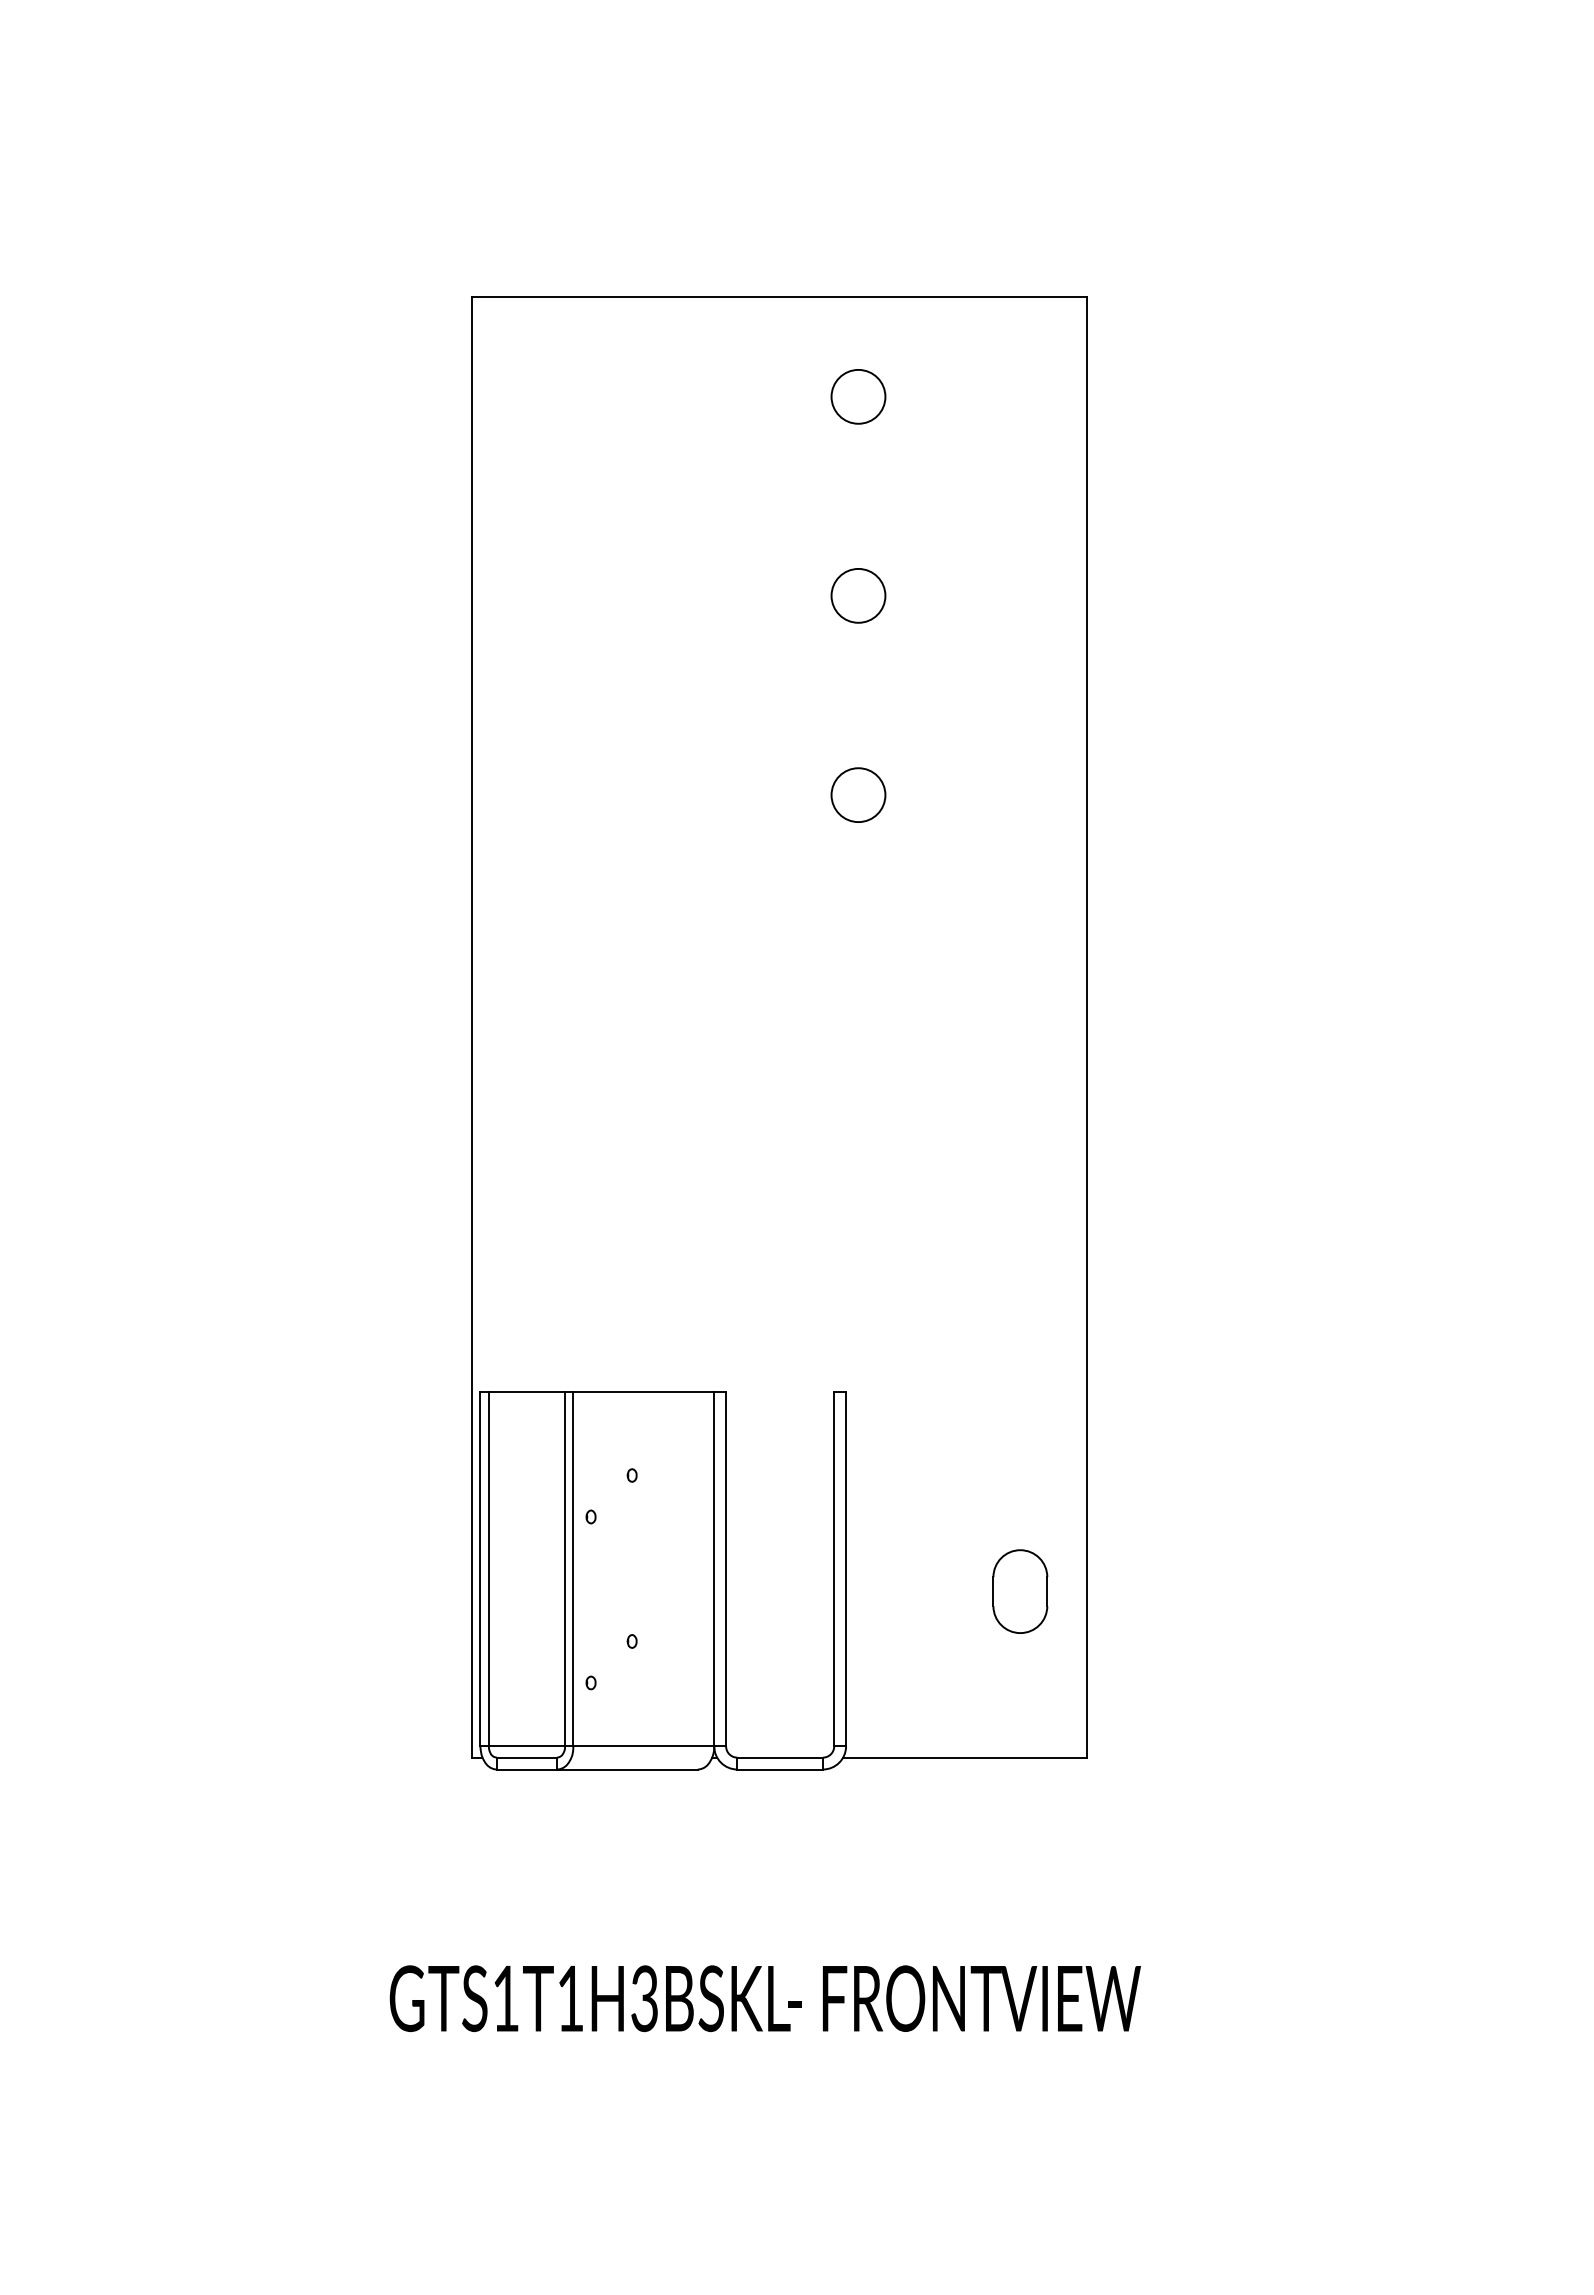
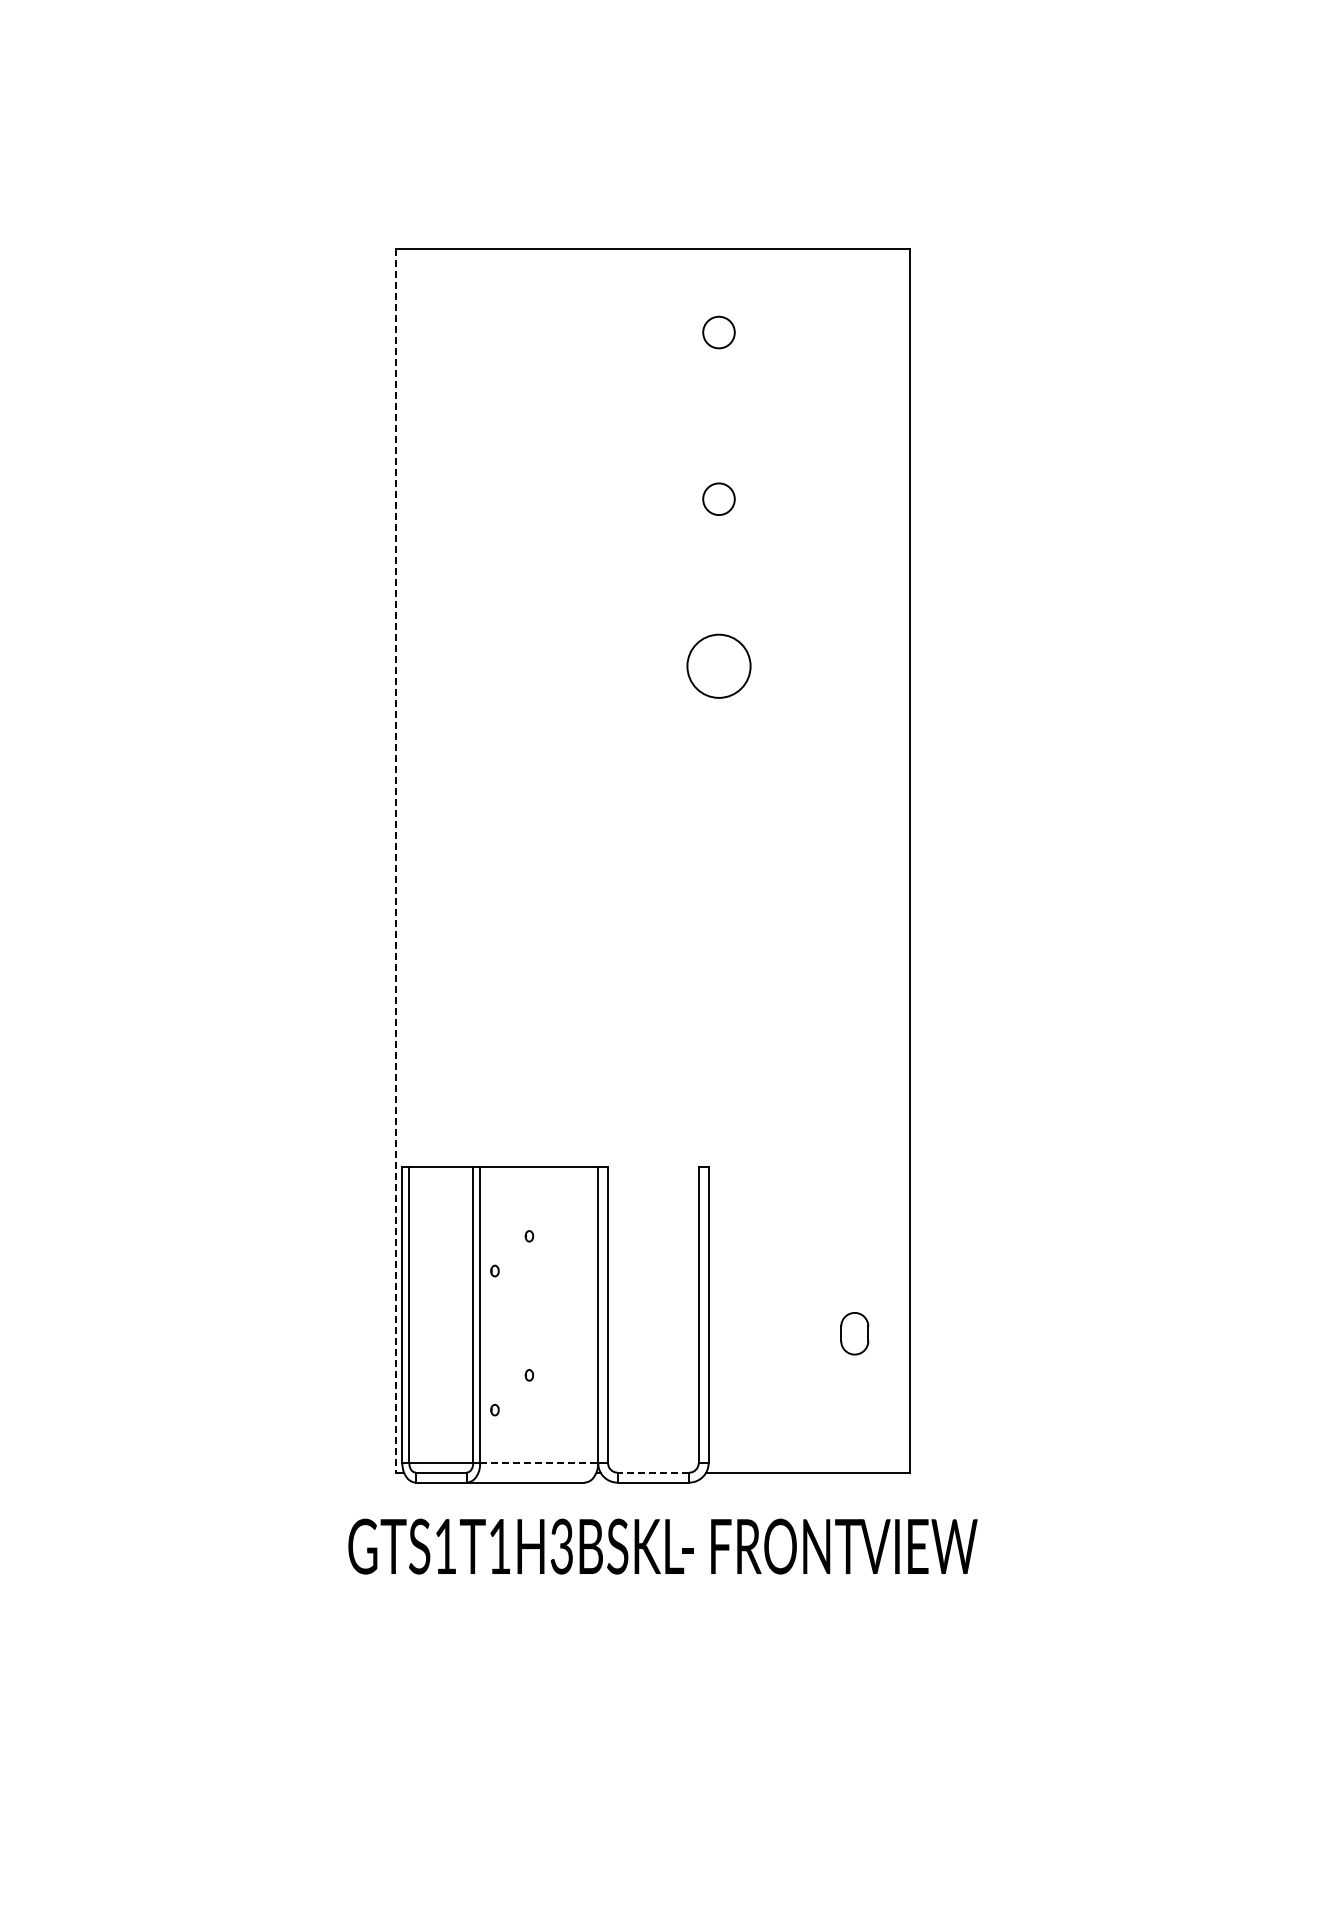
circle: (857, 396) -> (718, 332), size x0.7
circle: (857, 594) -> (718, 498), size x0.7
circle: (857, 794) -> (718, 665), size x1.4
line: (472, 1026) -> (395, 860), solid -> dashed
part: (1020, 1591) -> (854, 1333), size x0.6
line: (644, 1746) -> (539, 1463), solid -> dashed
line: (780, 1757) -> (653, 1472), solid -> dashed
text: (764, 1998) -> (662, 1546), moved

